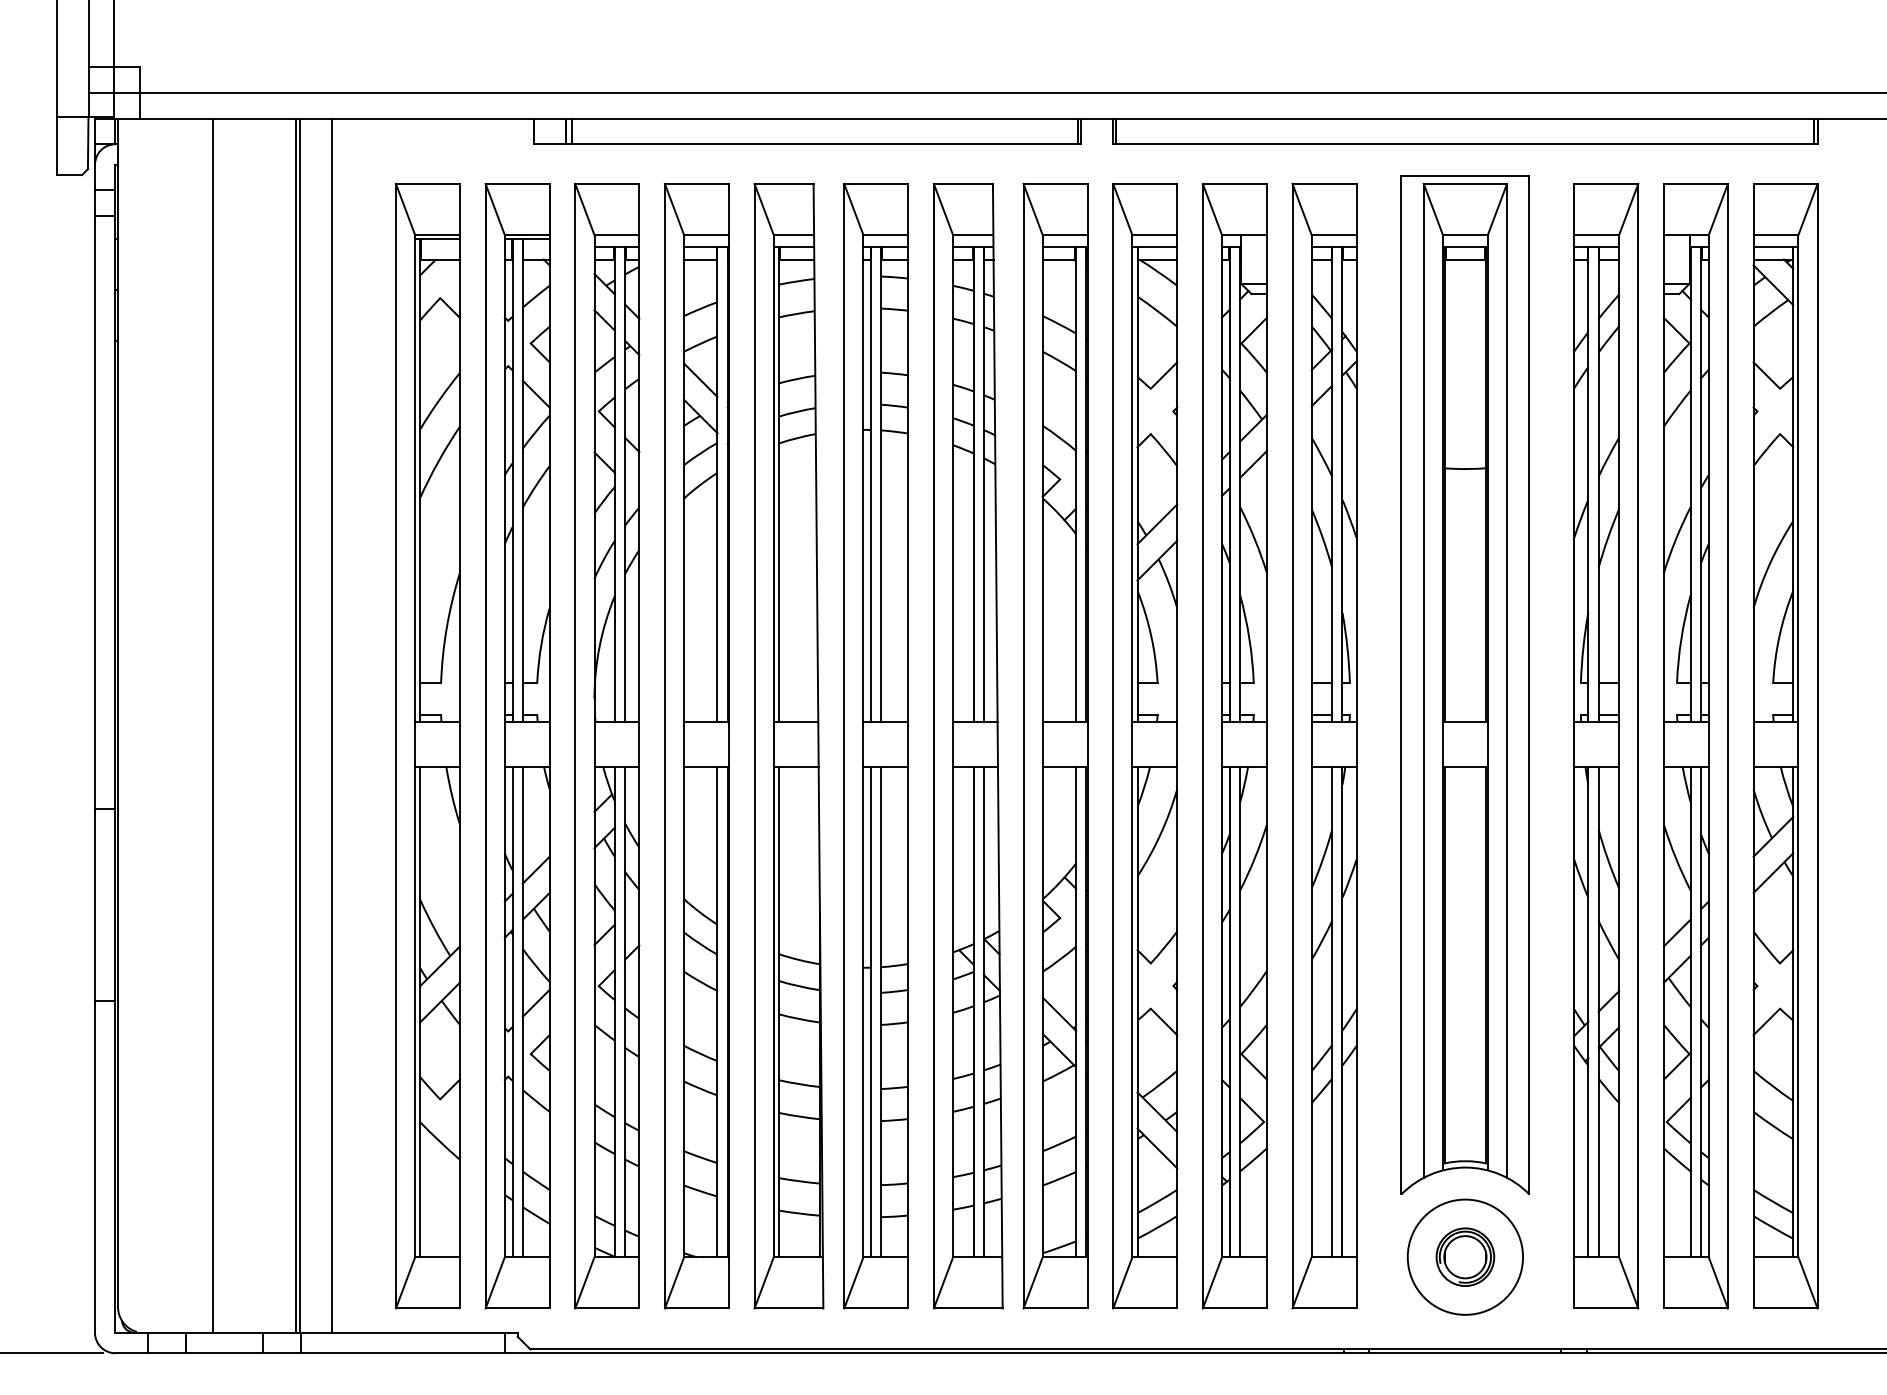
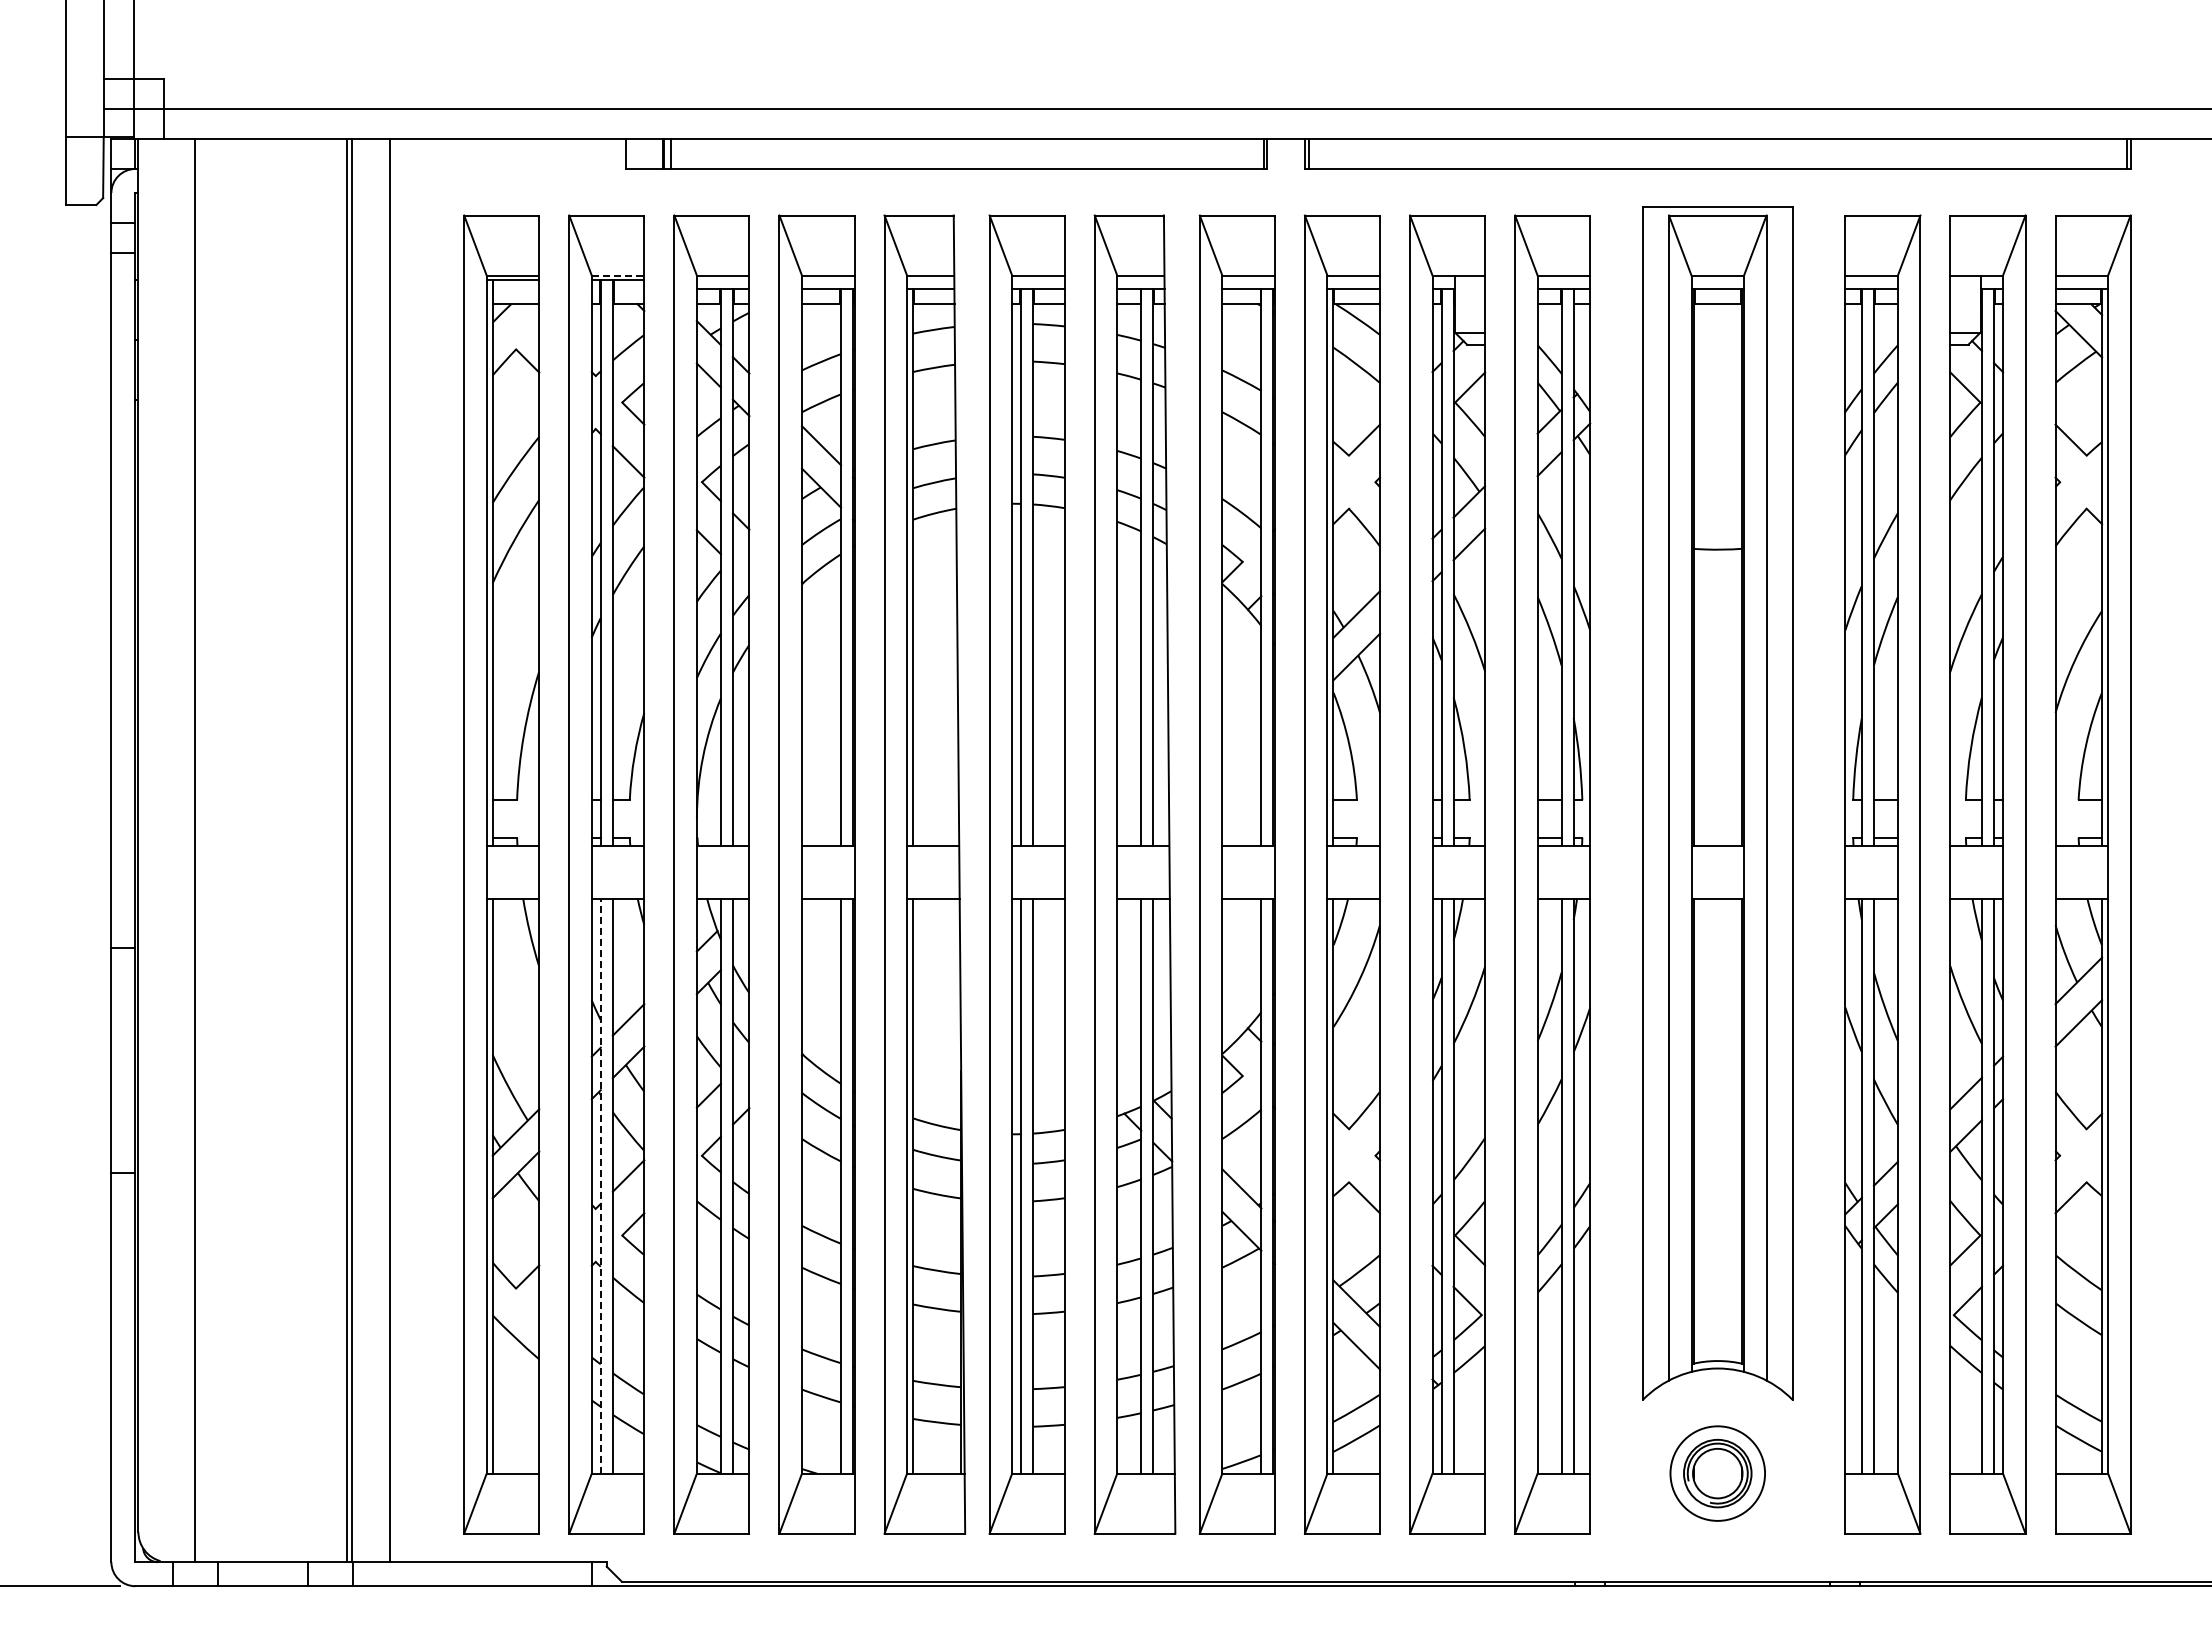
line: (527, 235) -> (618, 275), solid -> dashed
line: (212, 725) -> (194, 850), moved
line: (512, 1011) -> (600, 1185), solid -> dashed
circle: (1465, 1257) -> (1717, 1473), size x0.7

